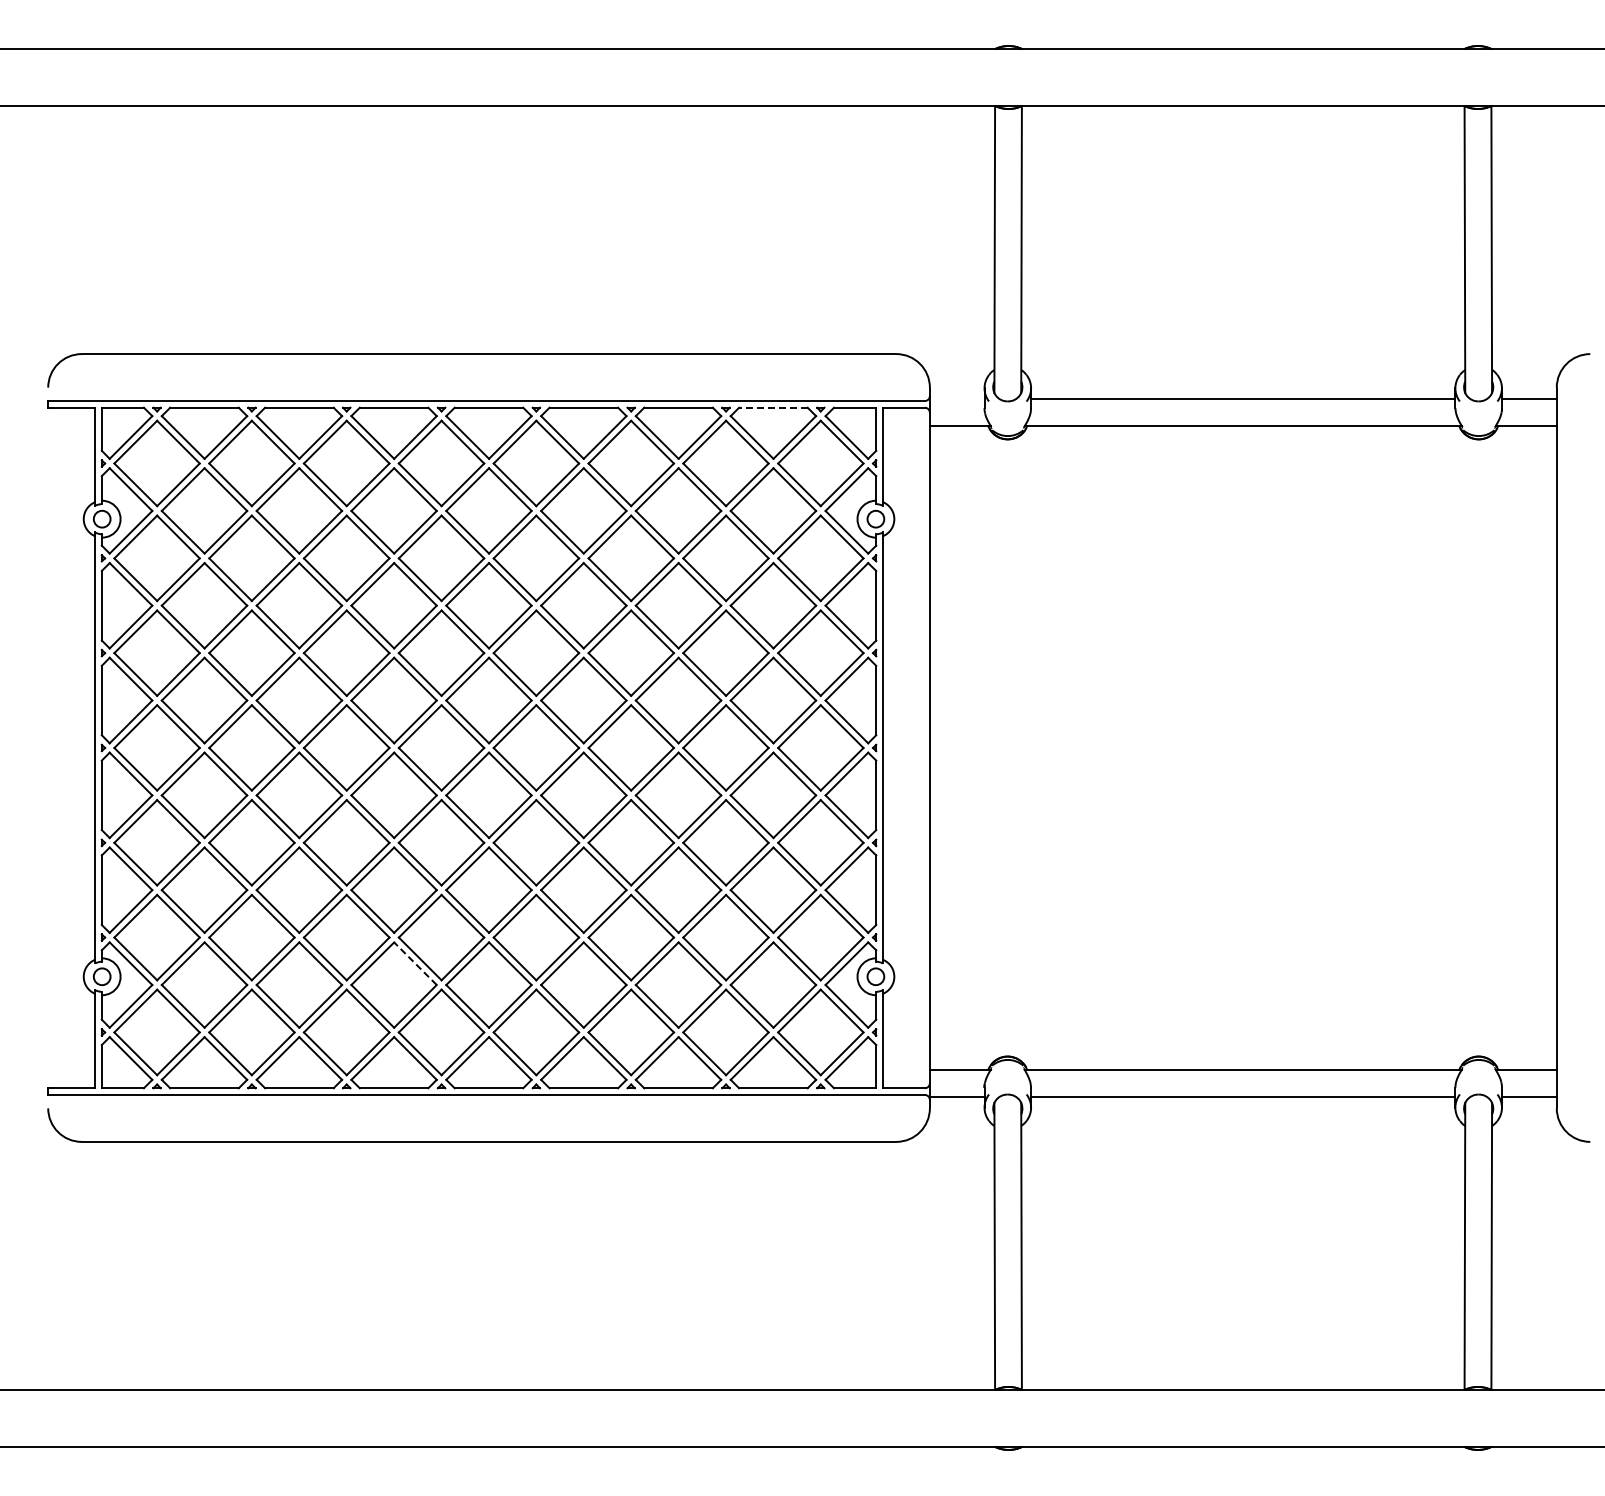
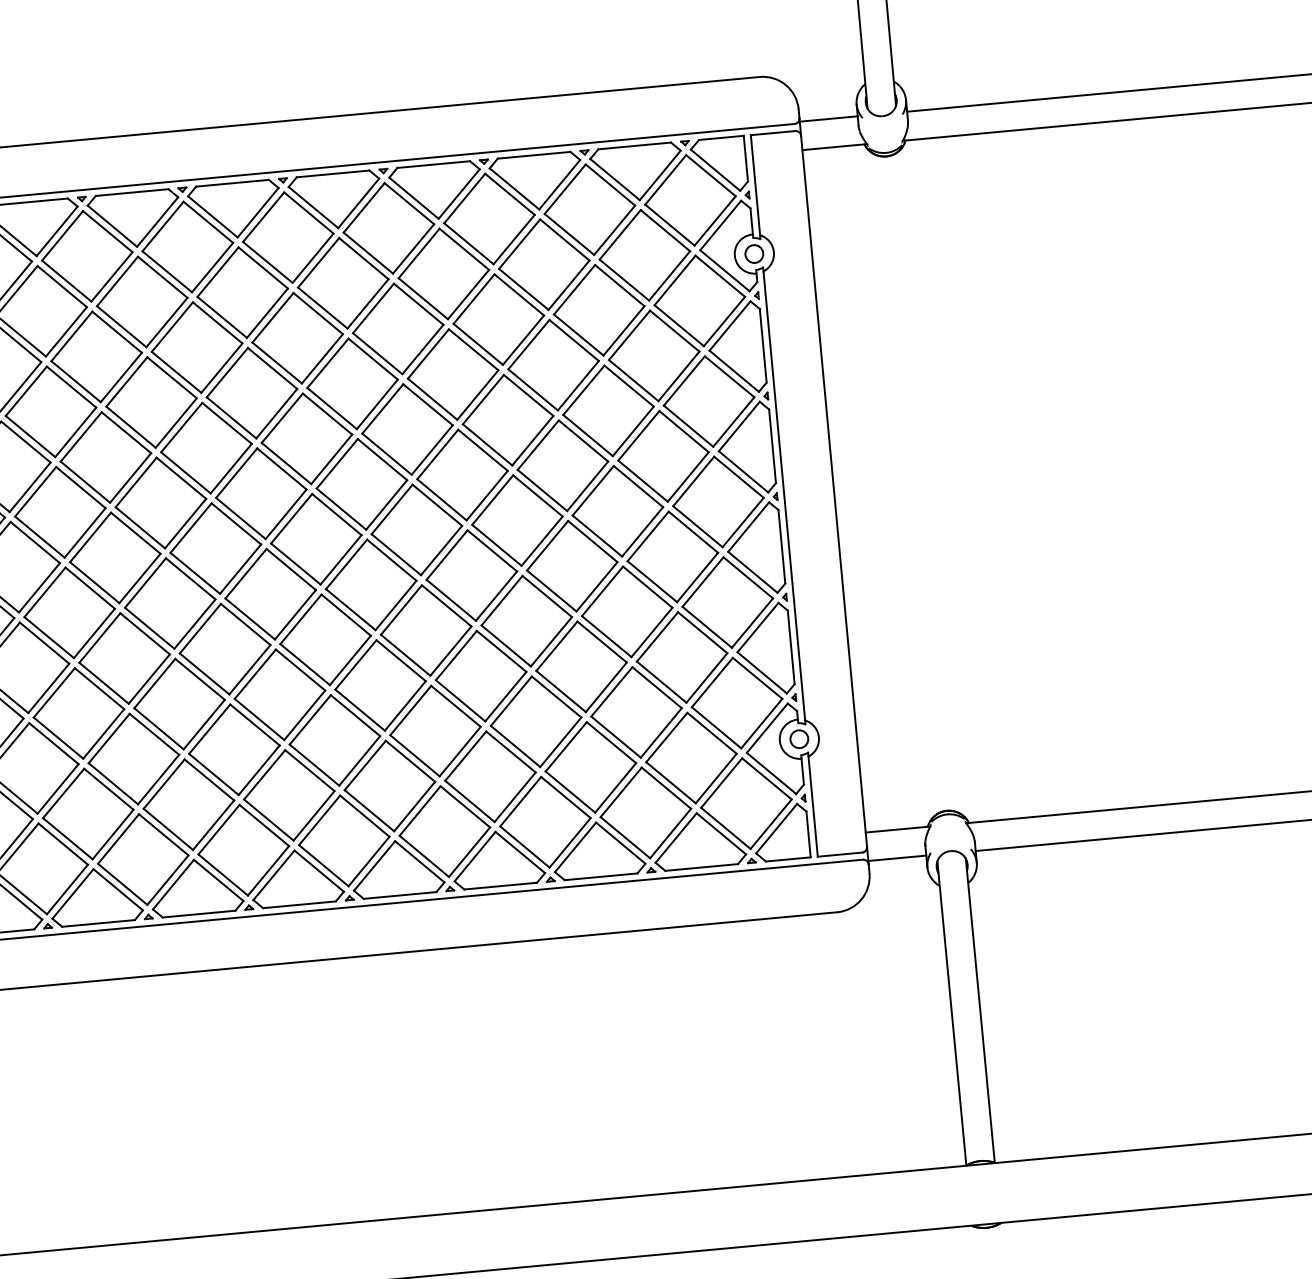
line: (956, 399) -> (828, 119), added
line: (772, 407) -> (633, 145), dashed -> solid
line: (415, 963) -> (309, 770), dashed -> solid

